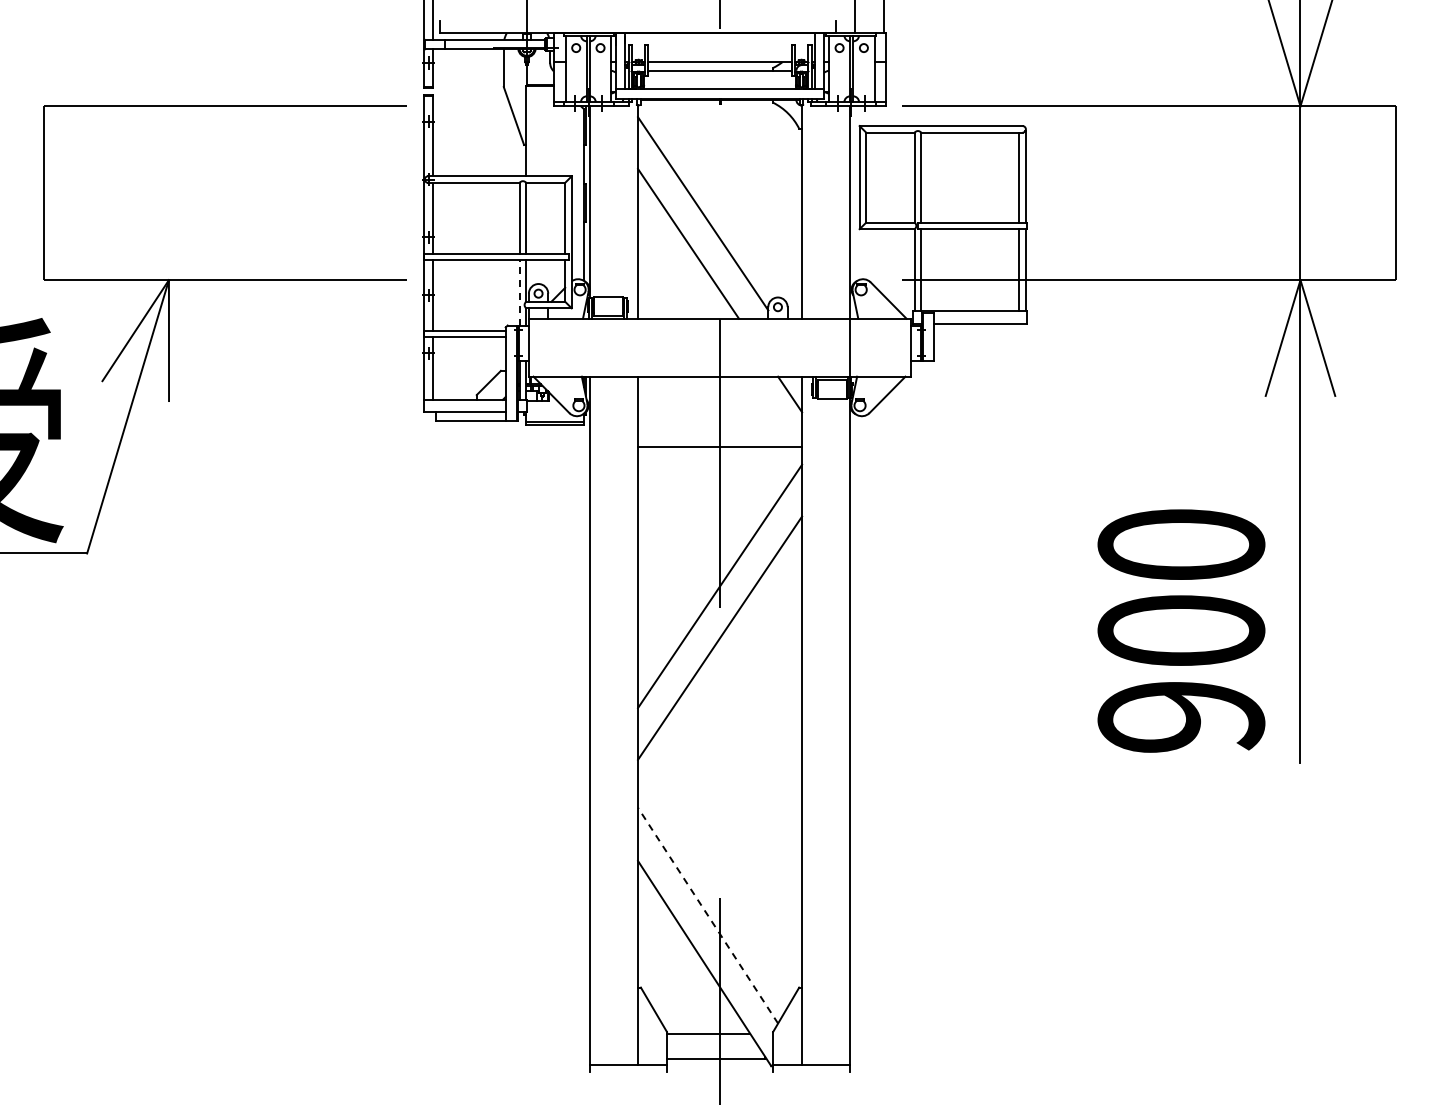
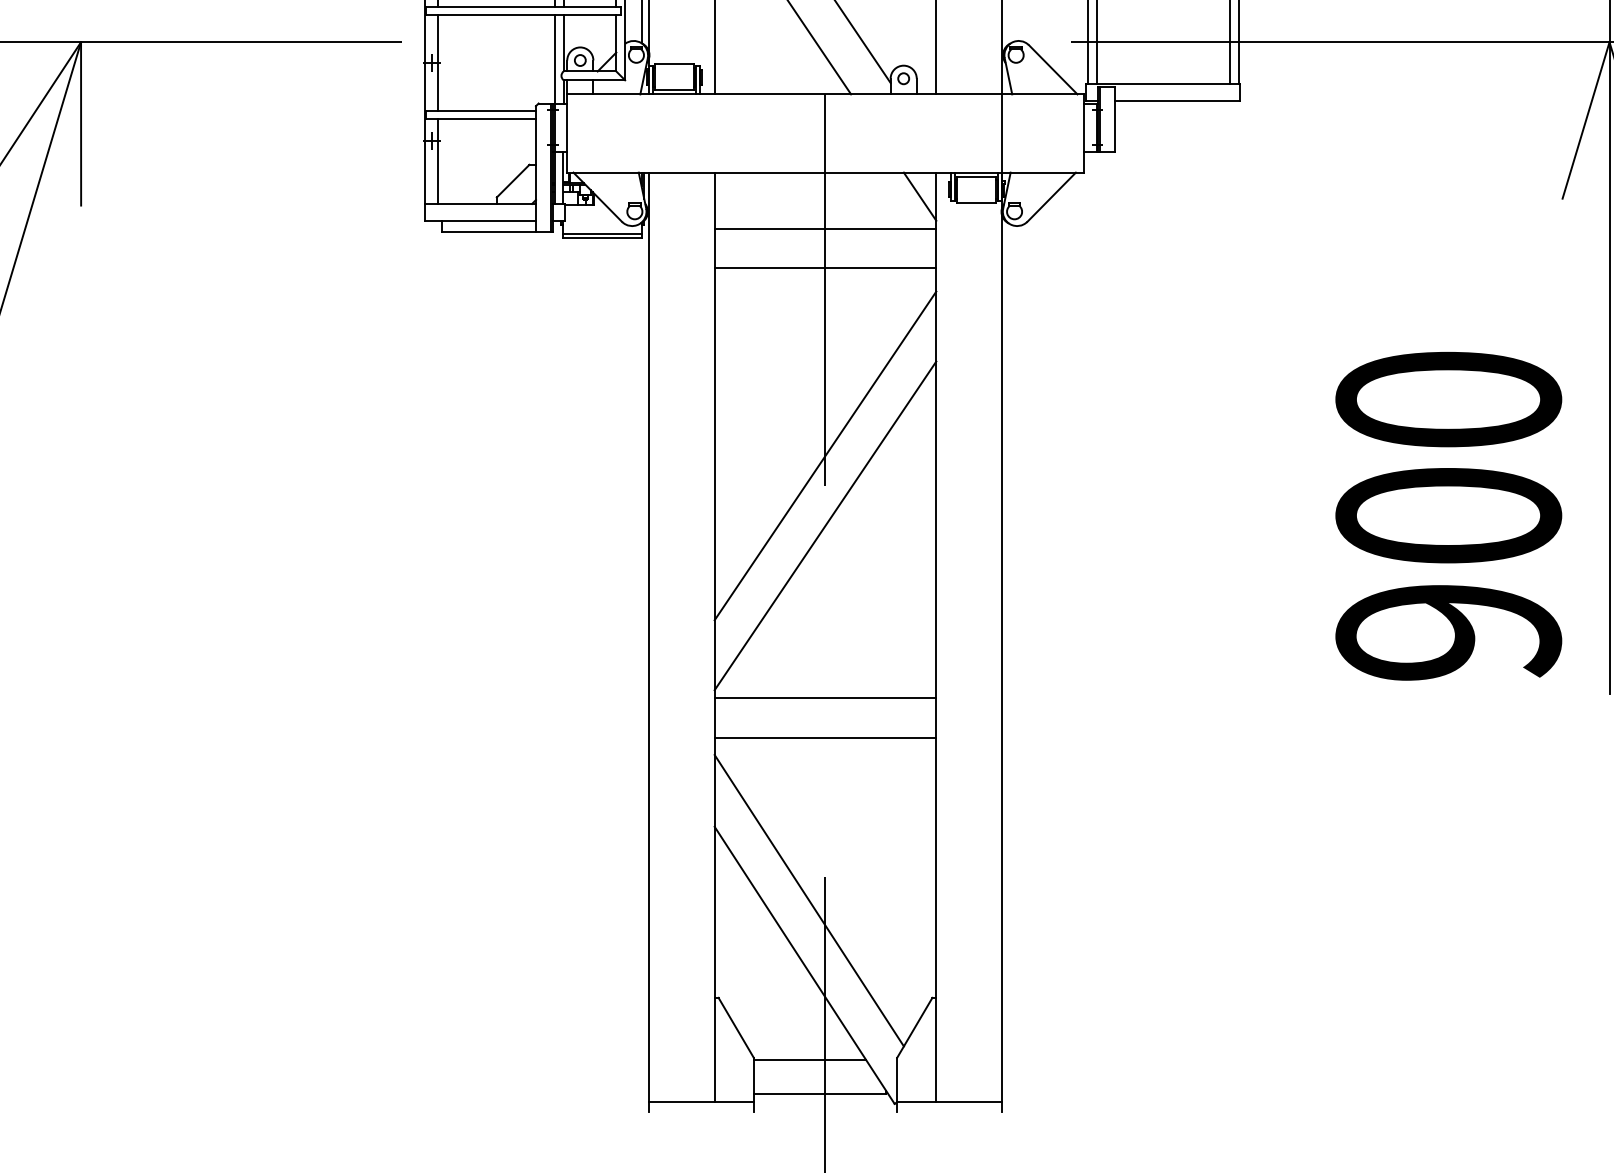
line: (519, 292) -> (554, 58), dashed -> solid
line: (720, 418) -> (826, 229), added
line: (720, 765) -> (826, 697), added
line: (720, 794) -> (826, 737), added
line: (708, 915) -> (809, 900), dashed -> solid

